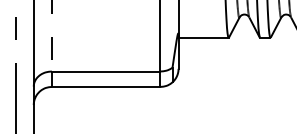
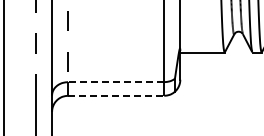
line: (105, 71) -> (115, 82), solid -> dashed
line: (106, 86) -> (116, 95), solid -> dashed

